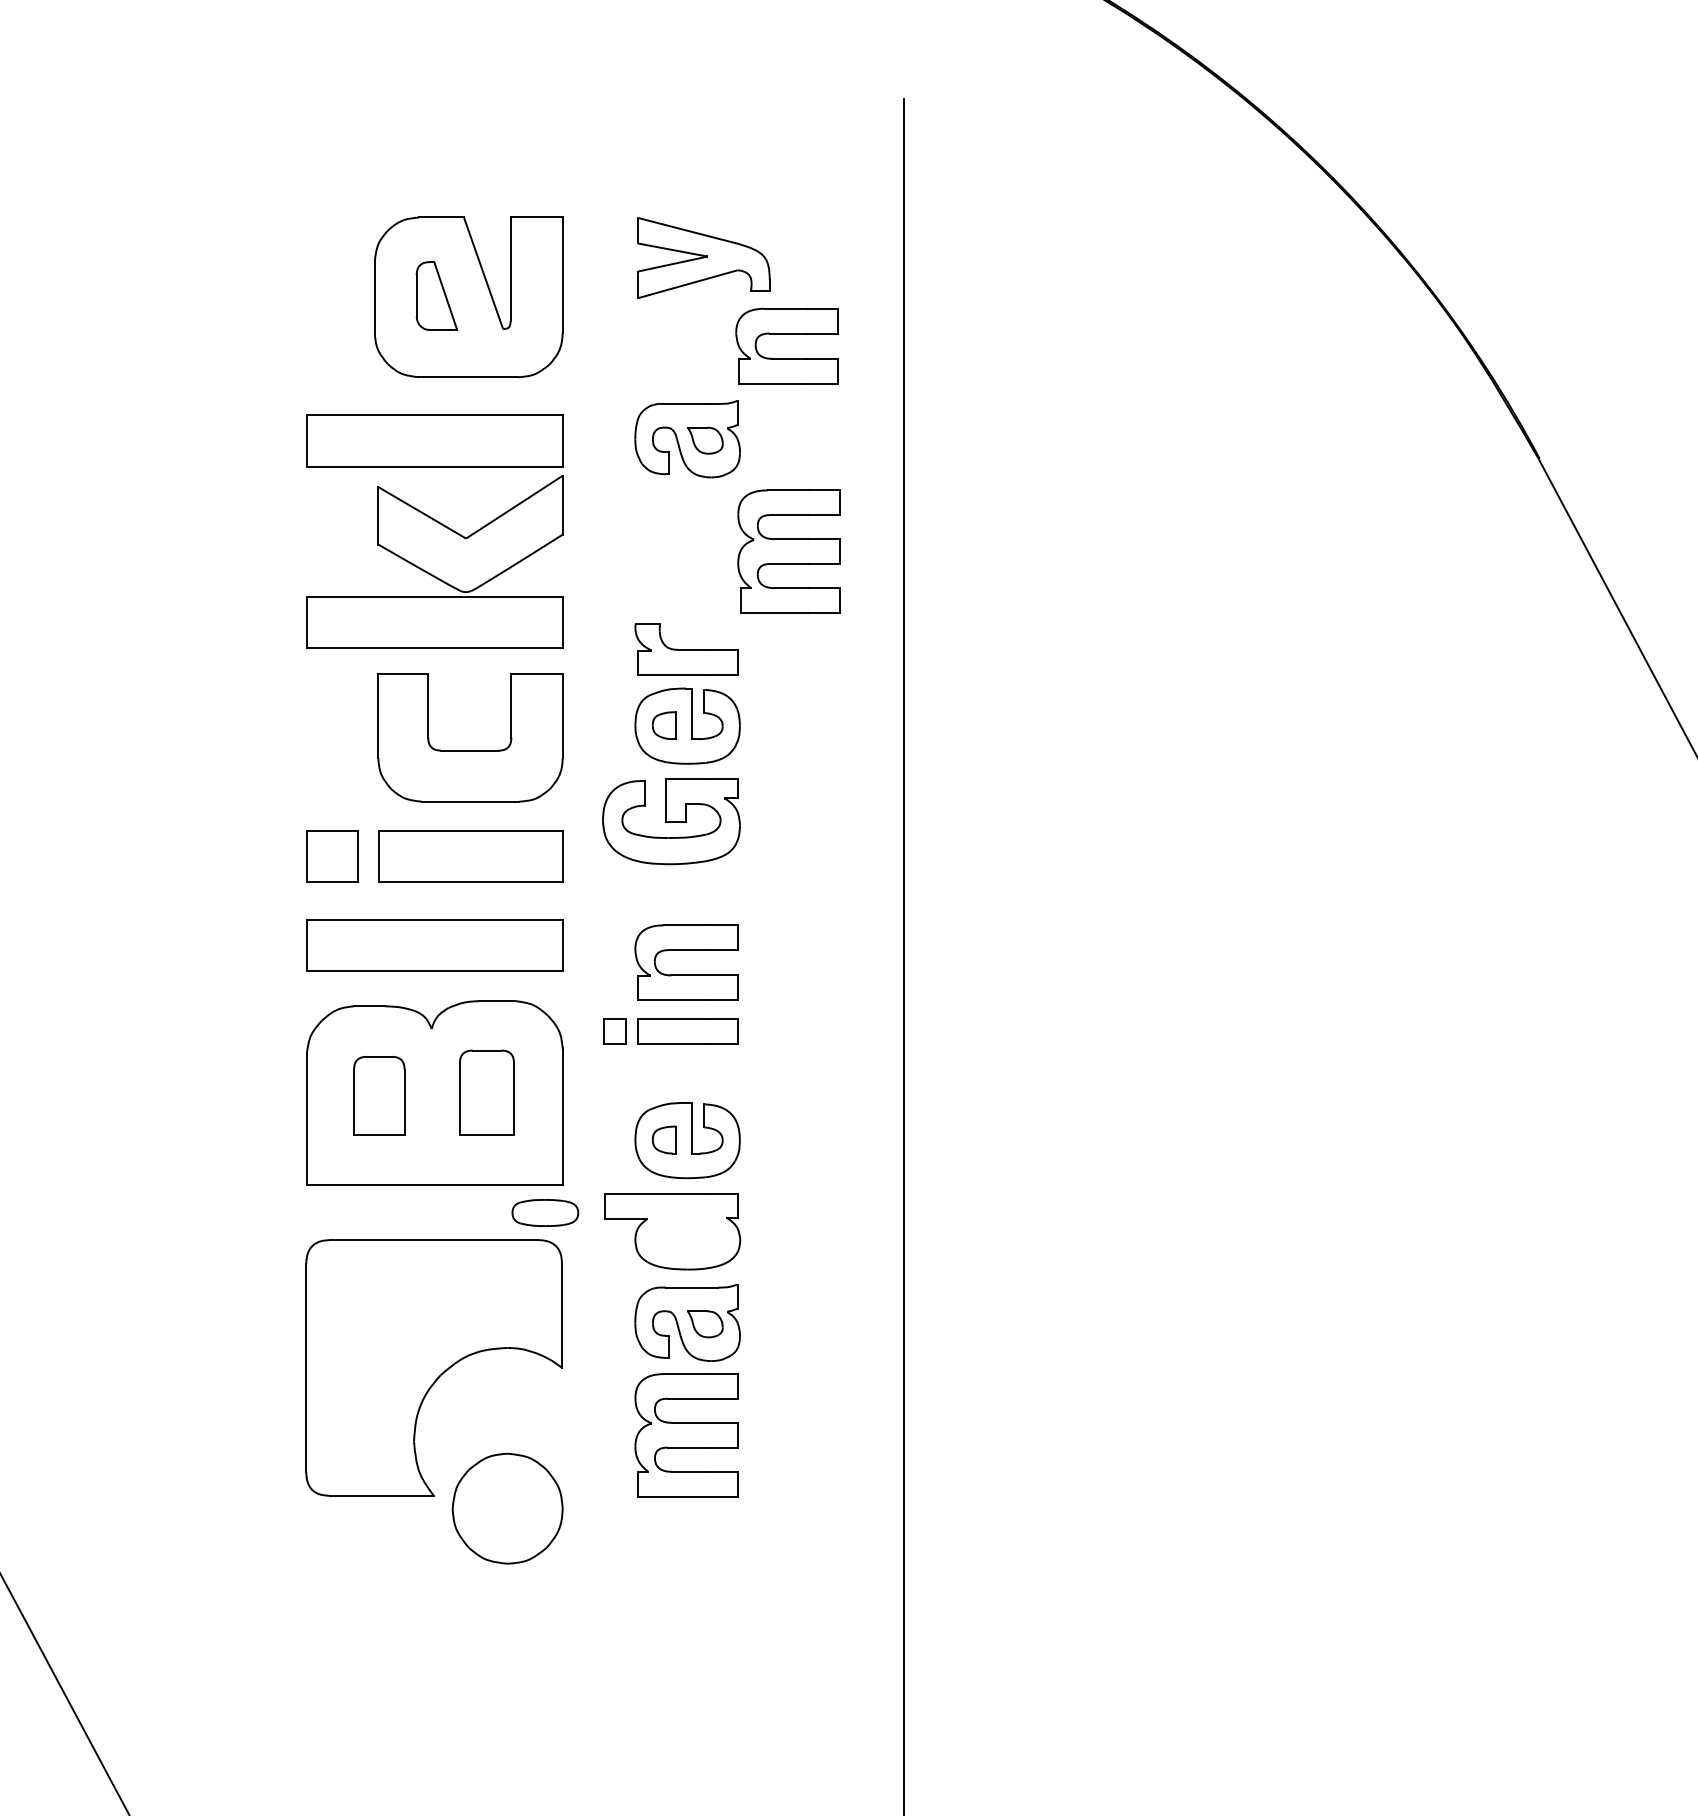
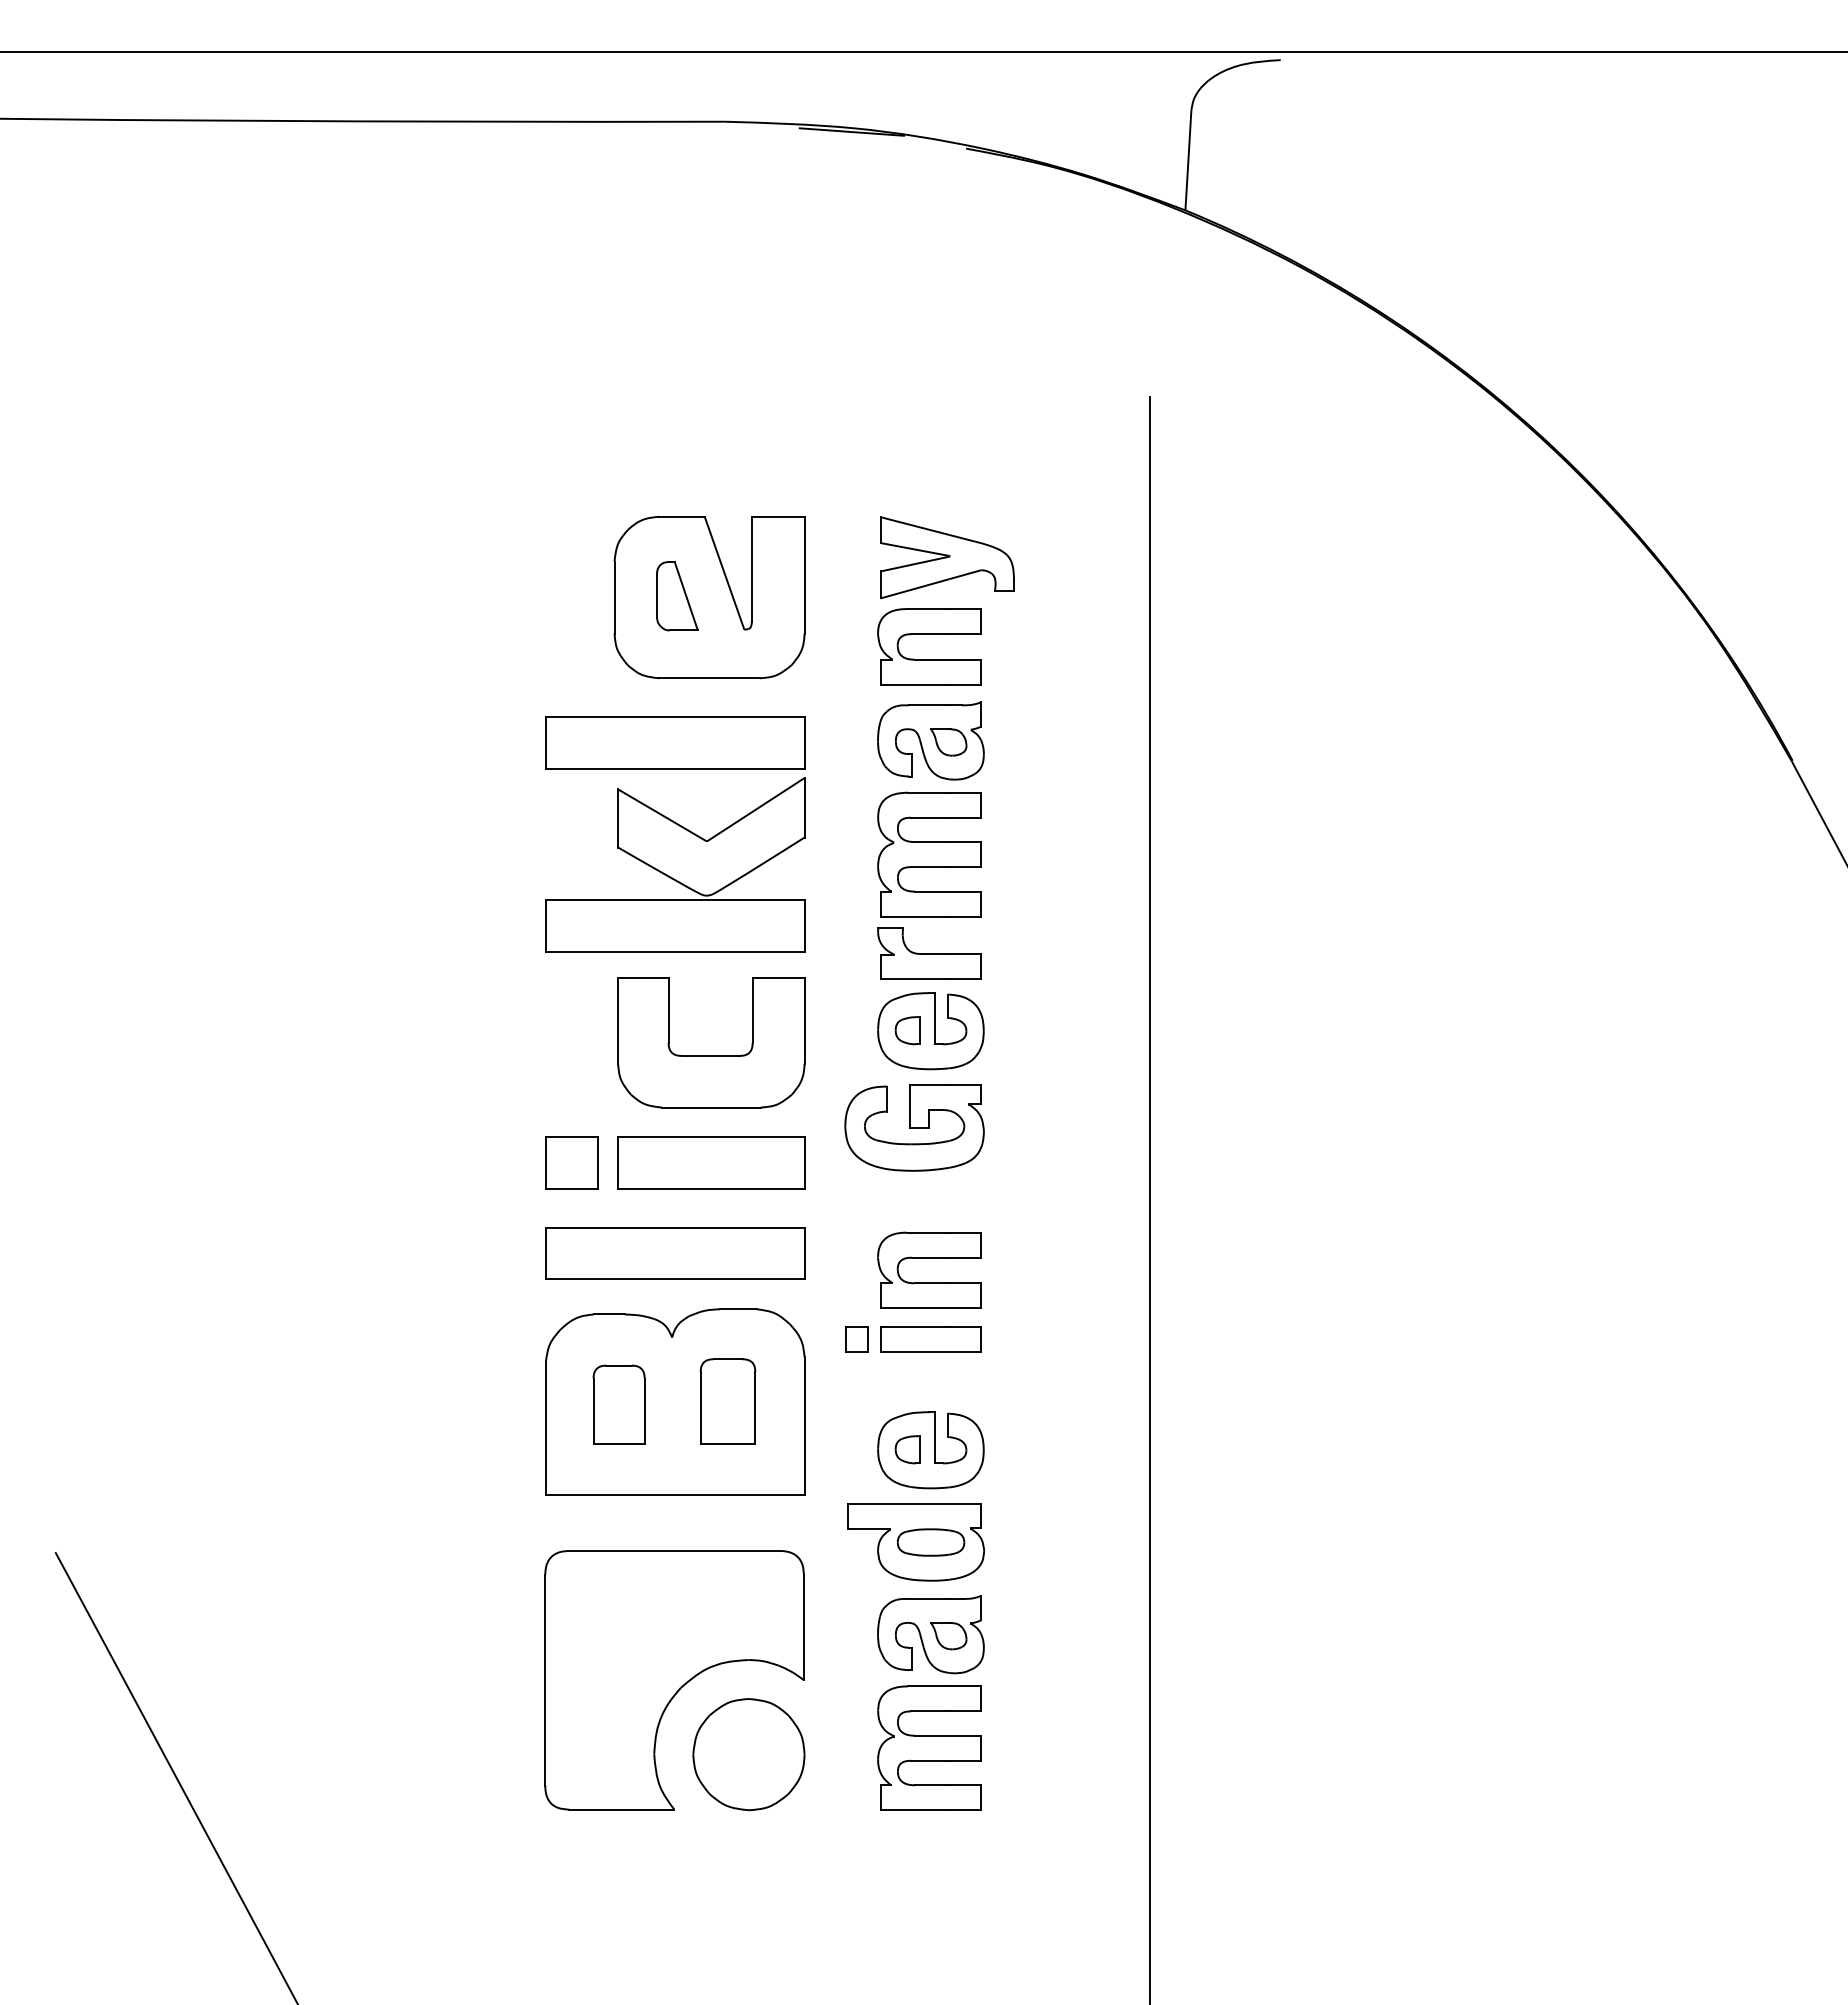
part: (787, 333) -> (929, 634), moved
part: (789, 551) -> (929, 854), moved
part: (544, 1212) -> (930, 1542), moved
part: (507, 1508) -> (748, 1754), moved

